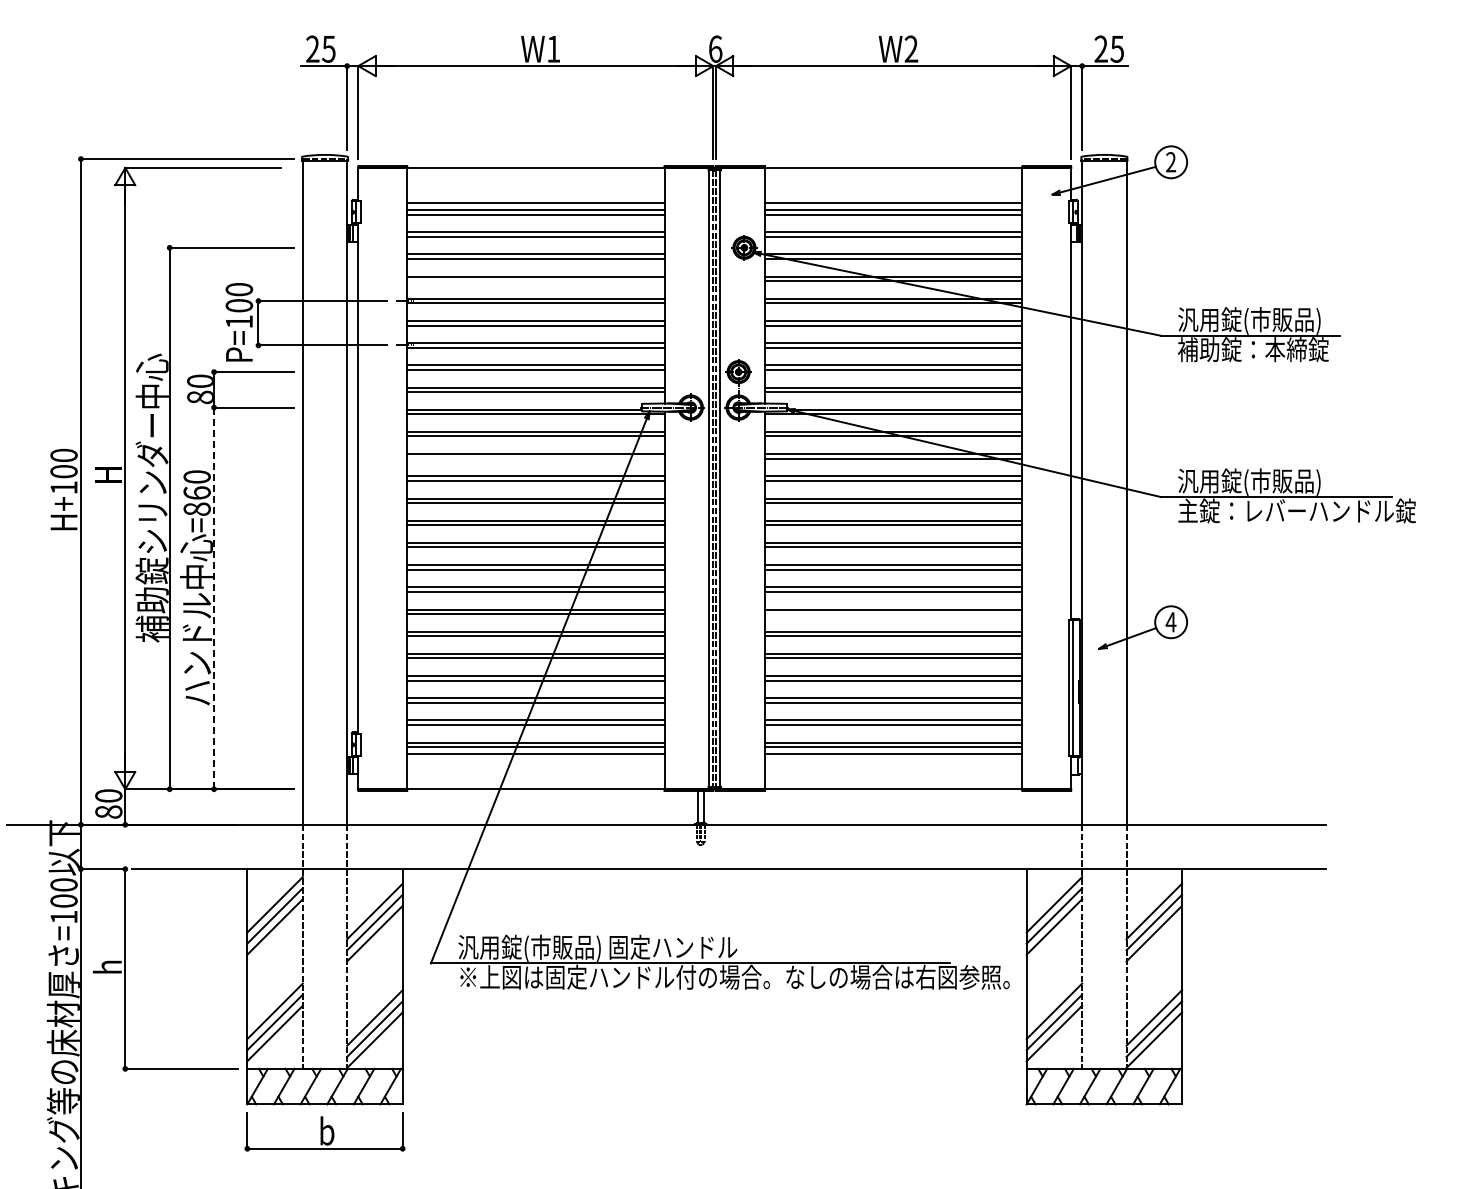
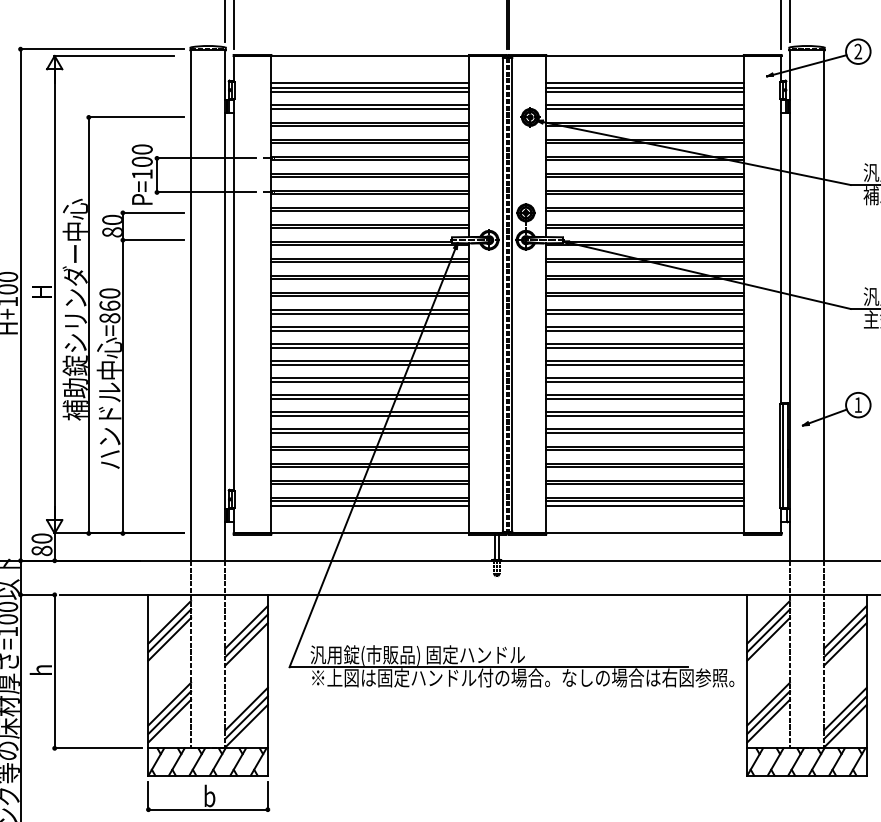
line: (535, 281) -> (369, 143), added
line: (535, 458) -> (369, 279), added
line: (214, 598) -> (123, 386), dashed -> solid
line: (893, 613) -> (644, 398), added
text: (1170, 622) -> (857, 405), 4 -> 1

